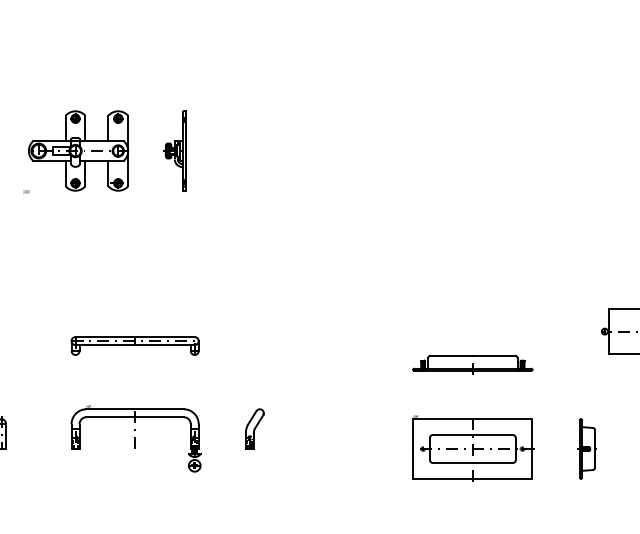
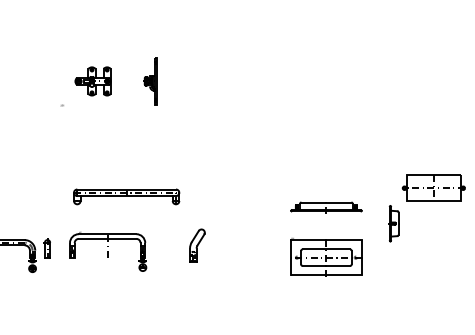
part: (77, 151) -> (92, 81), size x0.6
part: (134, 345) -> (126, 196), size x1.4
part: (254, 428) -> (197, 245), size x1.4
part: (136, 438) -> (108, 251), moved
part: (586, 448) -> (393, 223), moved

